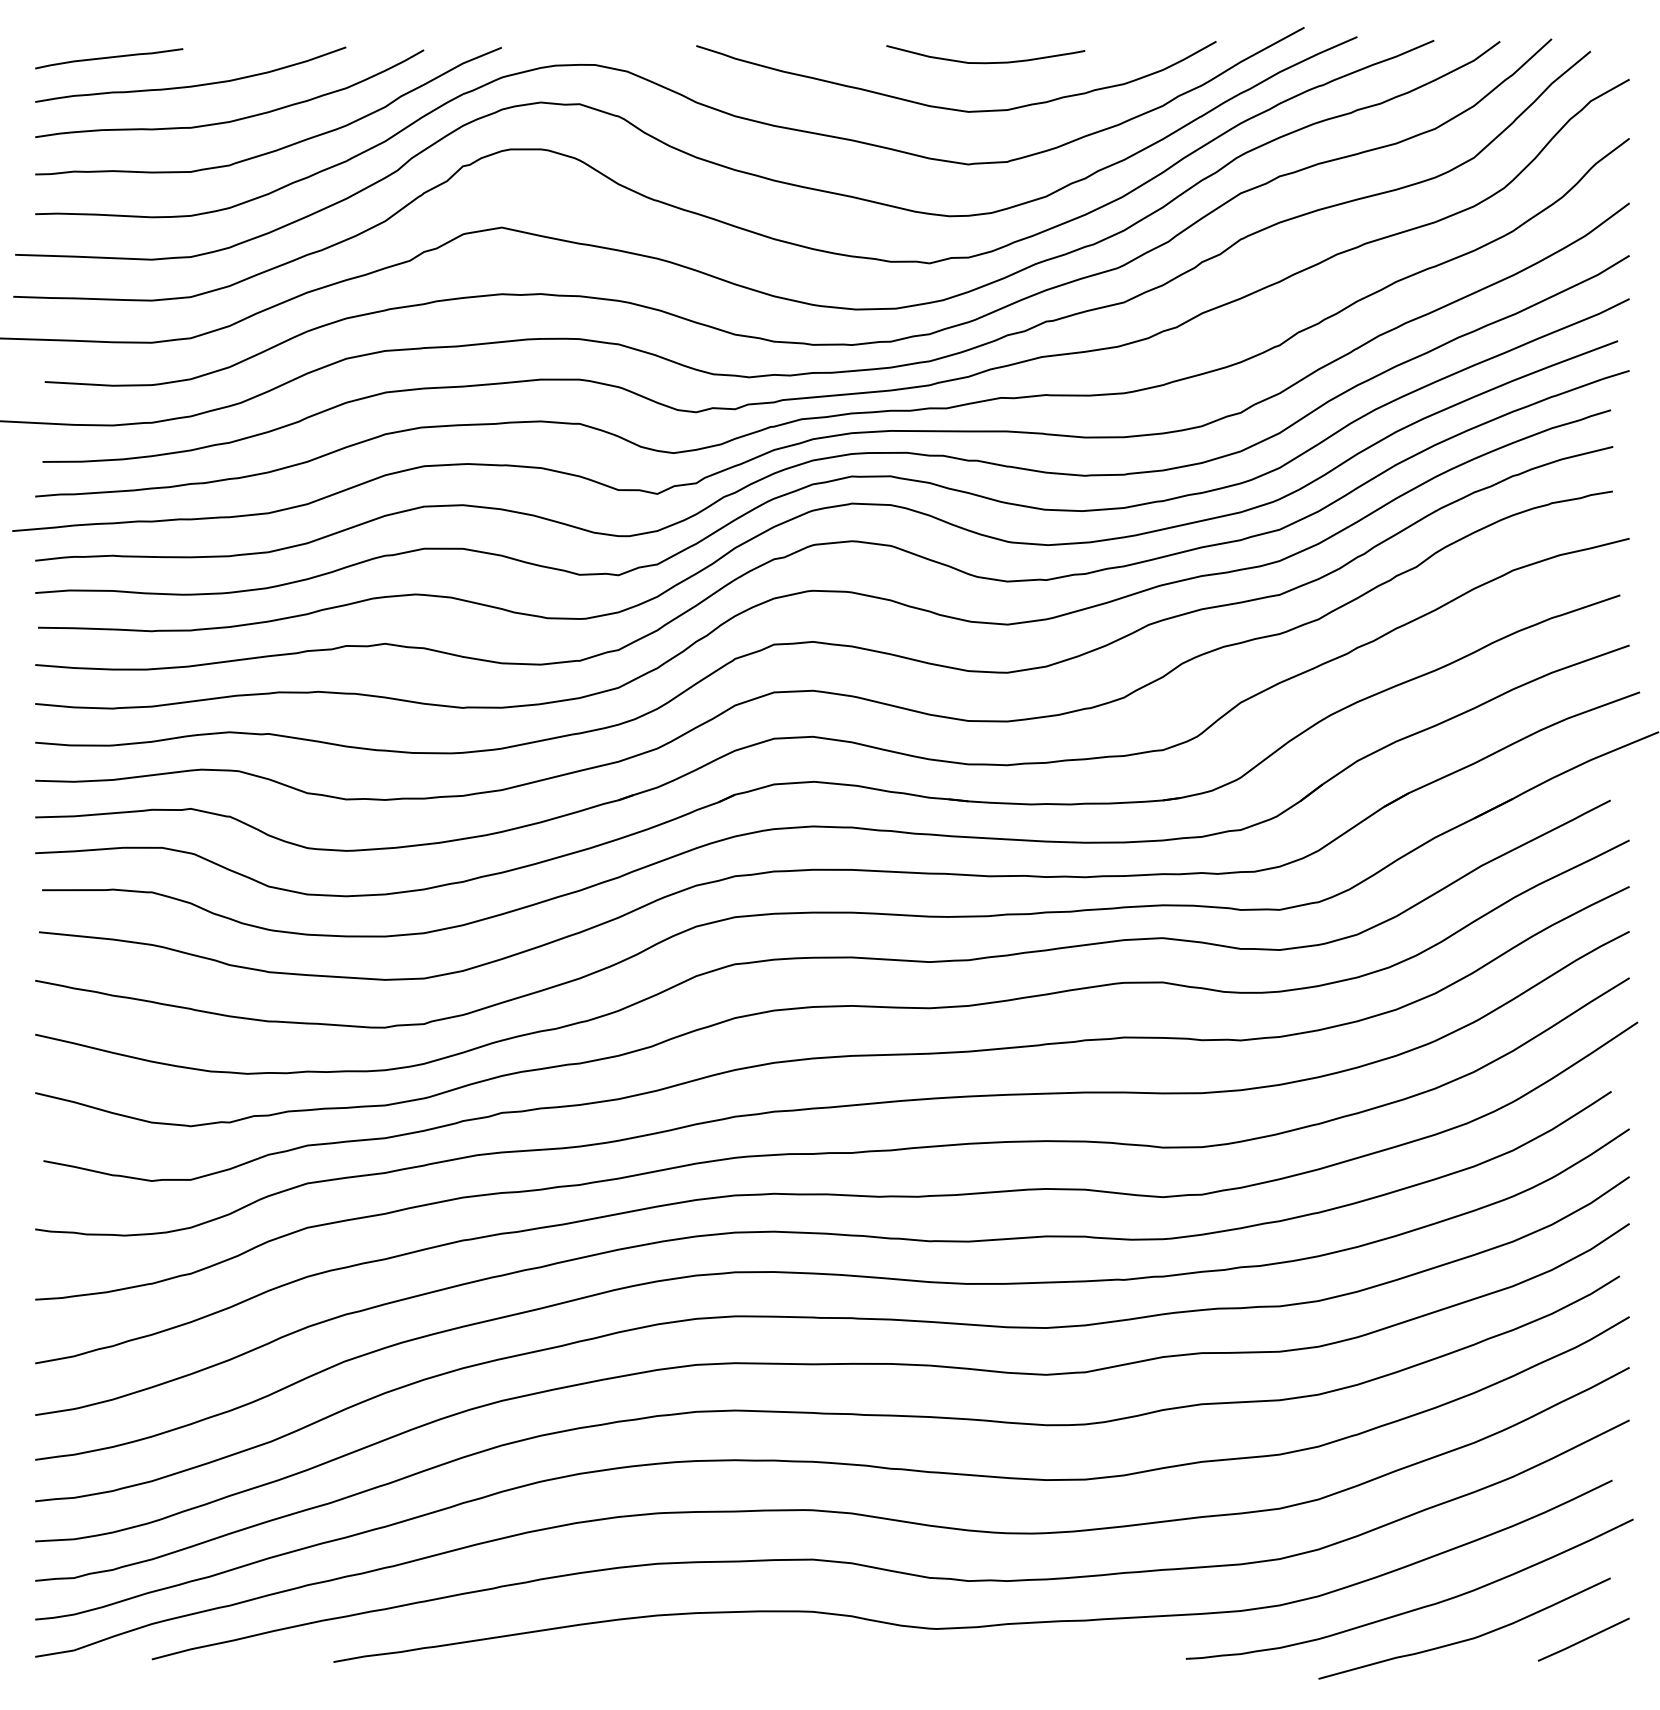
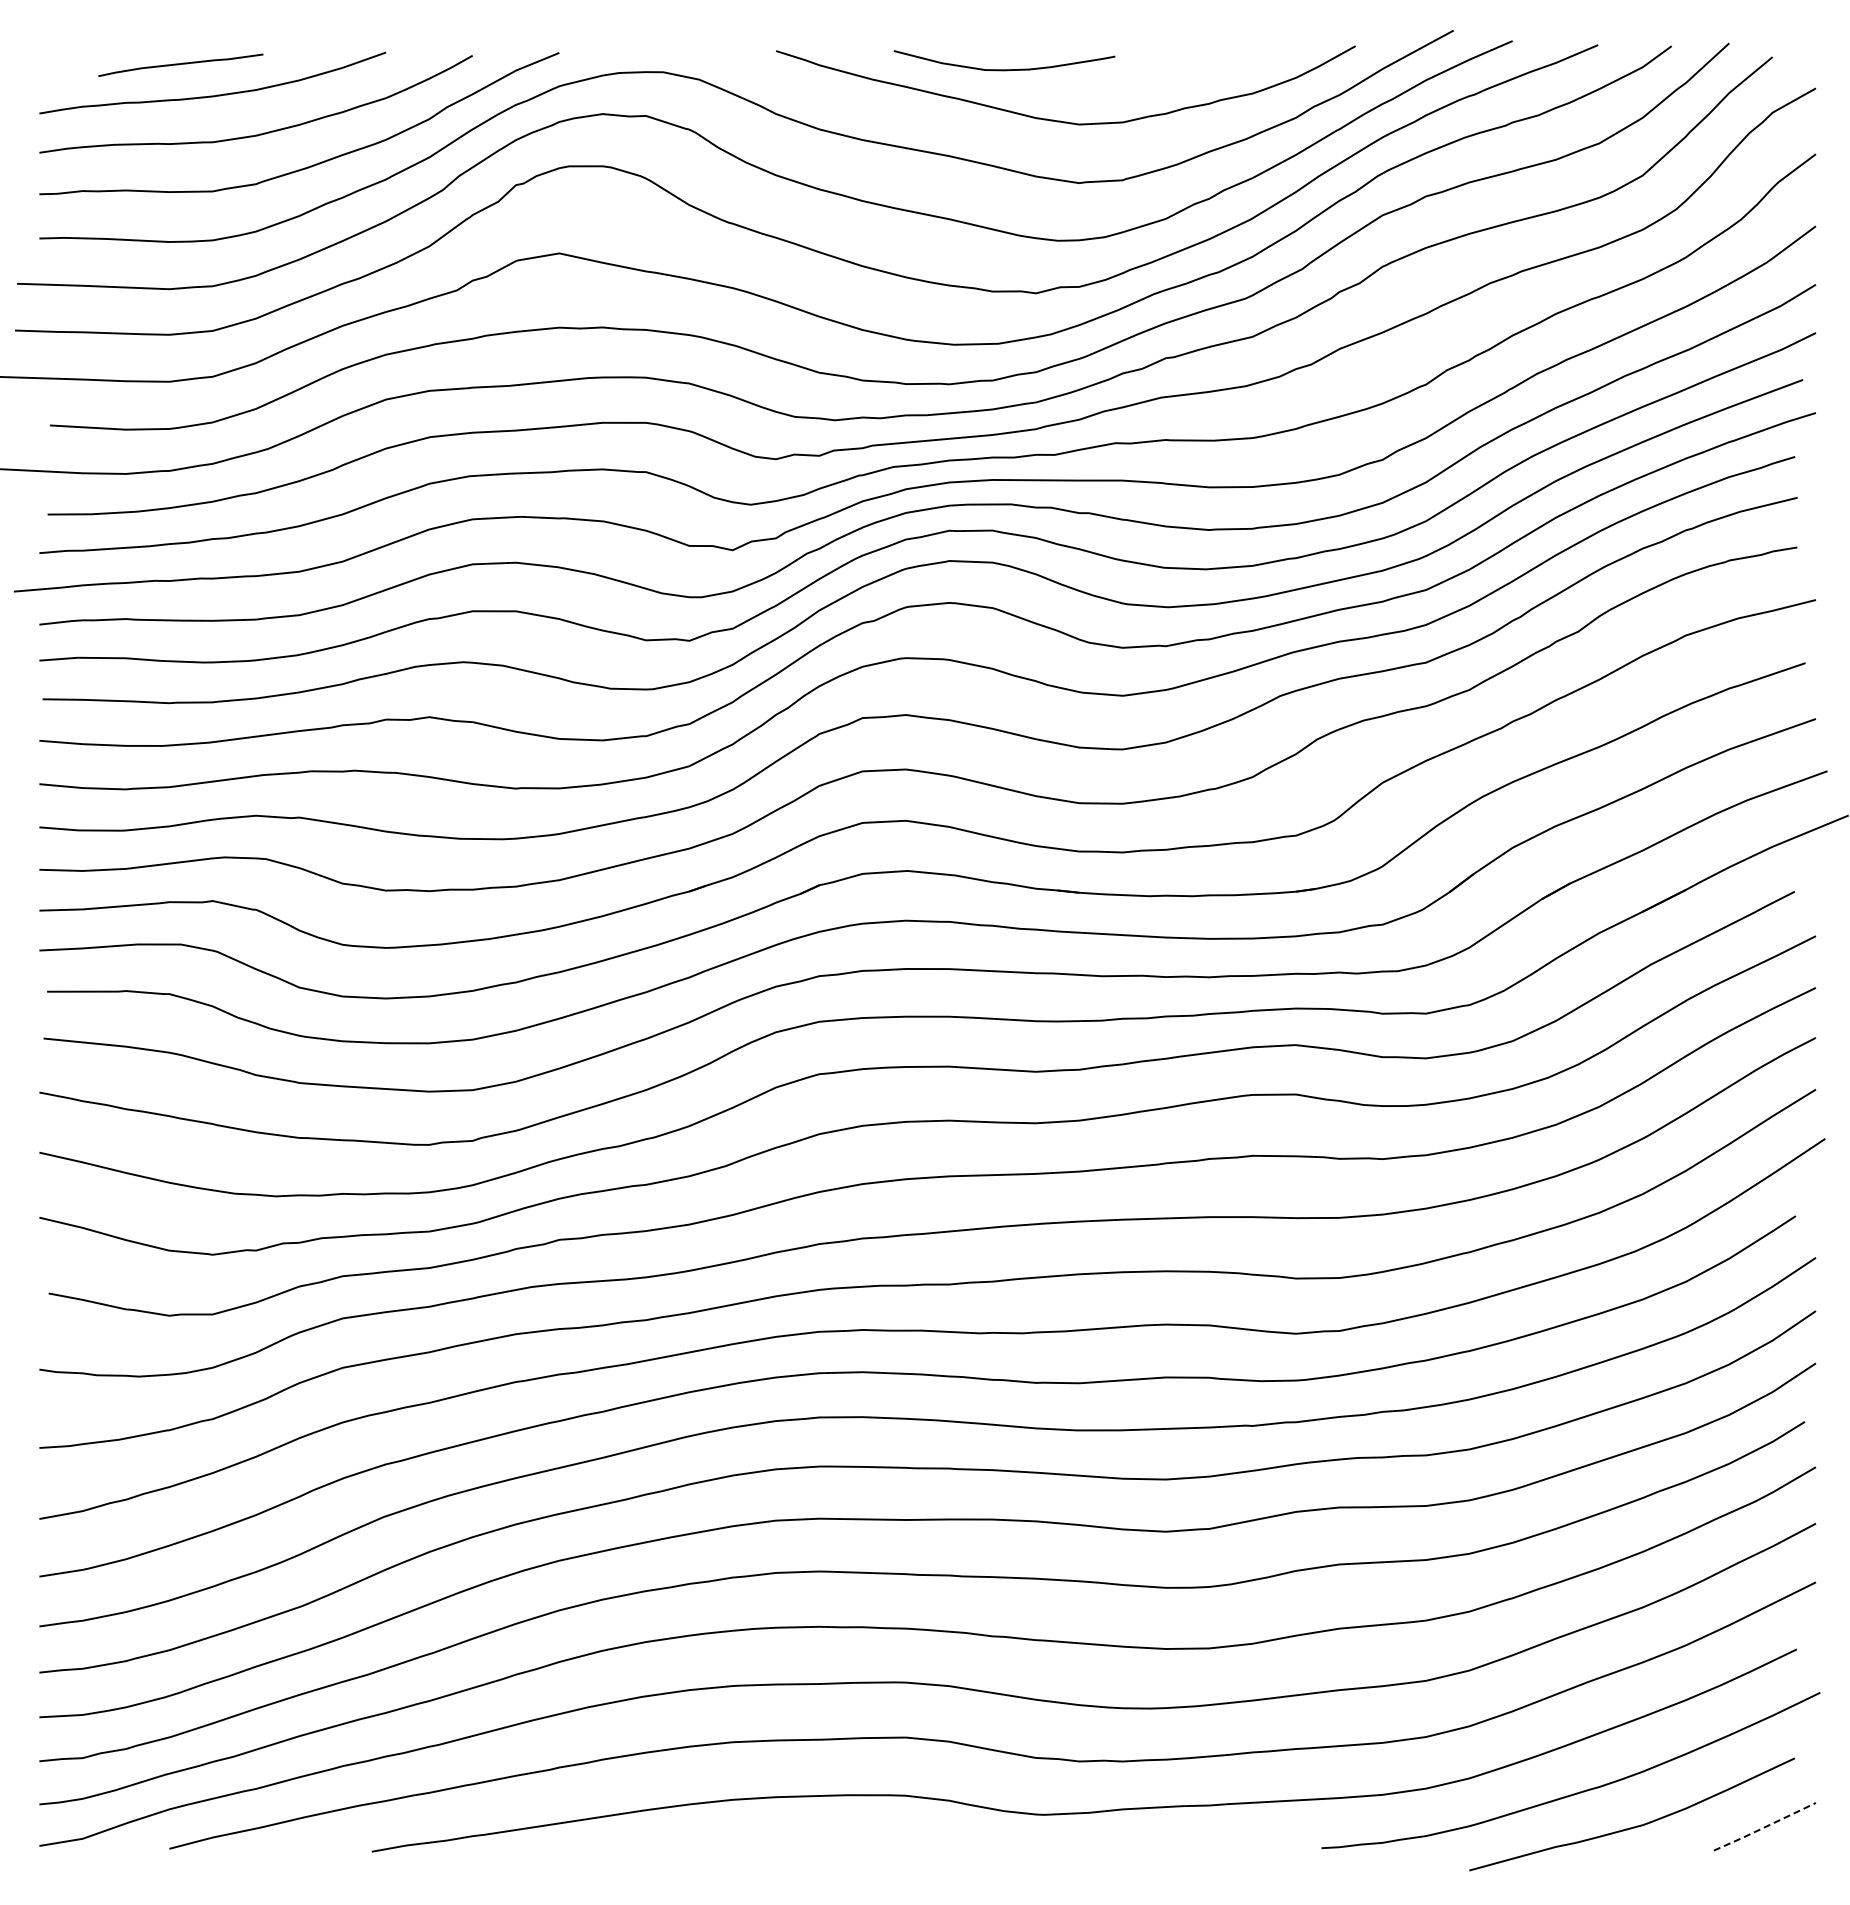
curve: (108, 58) -> (180, 64), moved
curve: (985, 62) -> (1004, 69), moved
line: (1583, 1640) -> (1764, 1827), solid -> dashed

